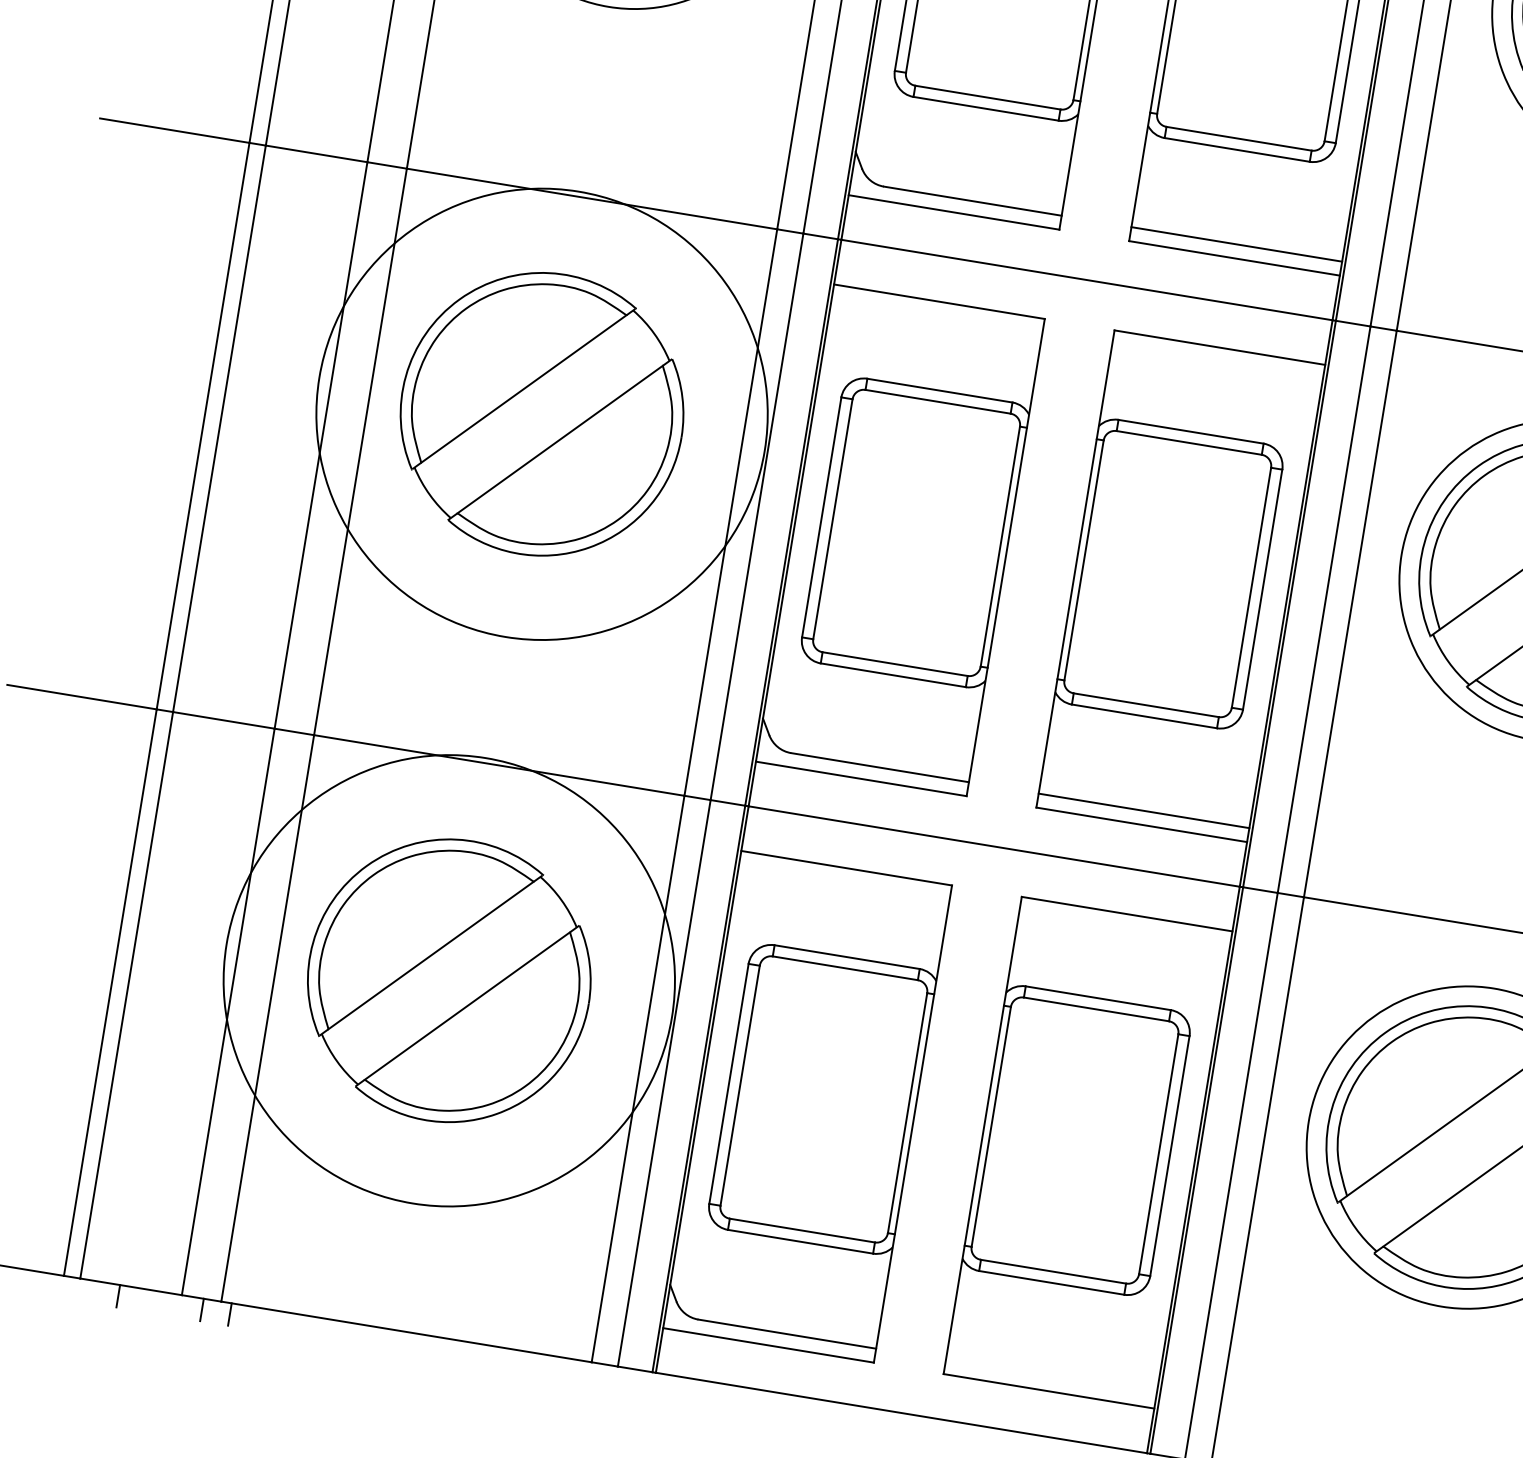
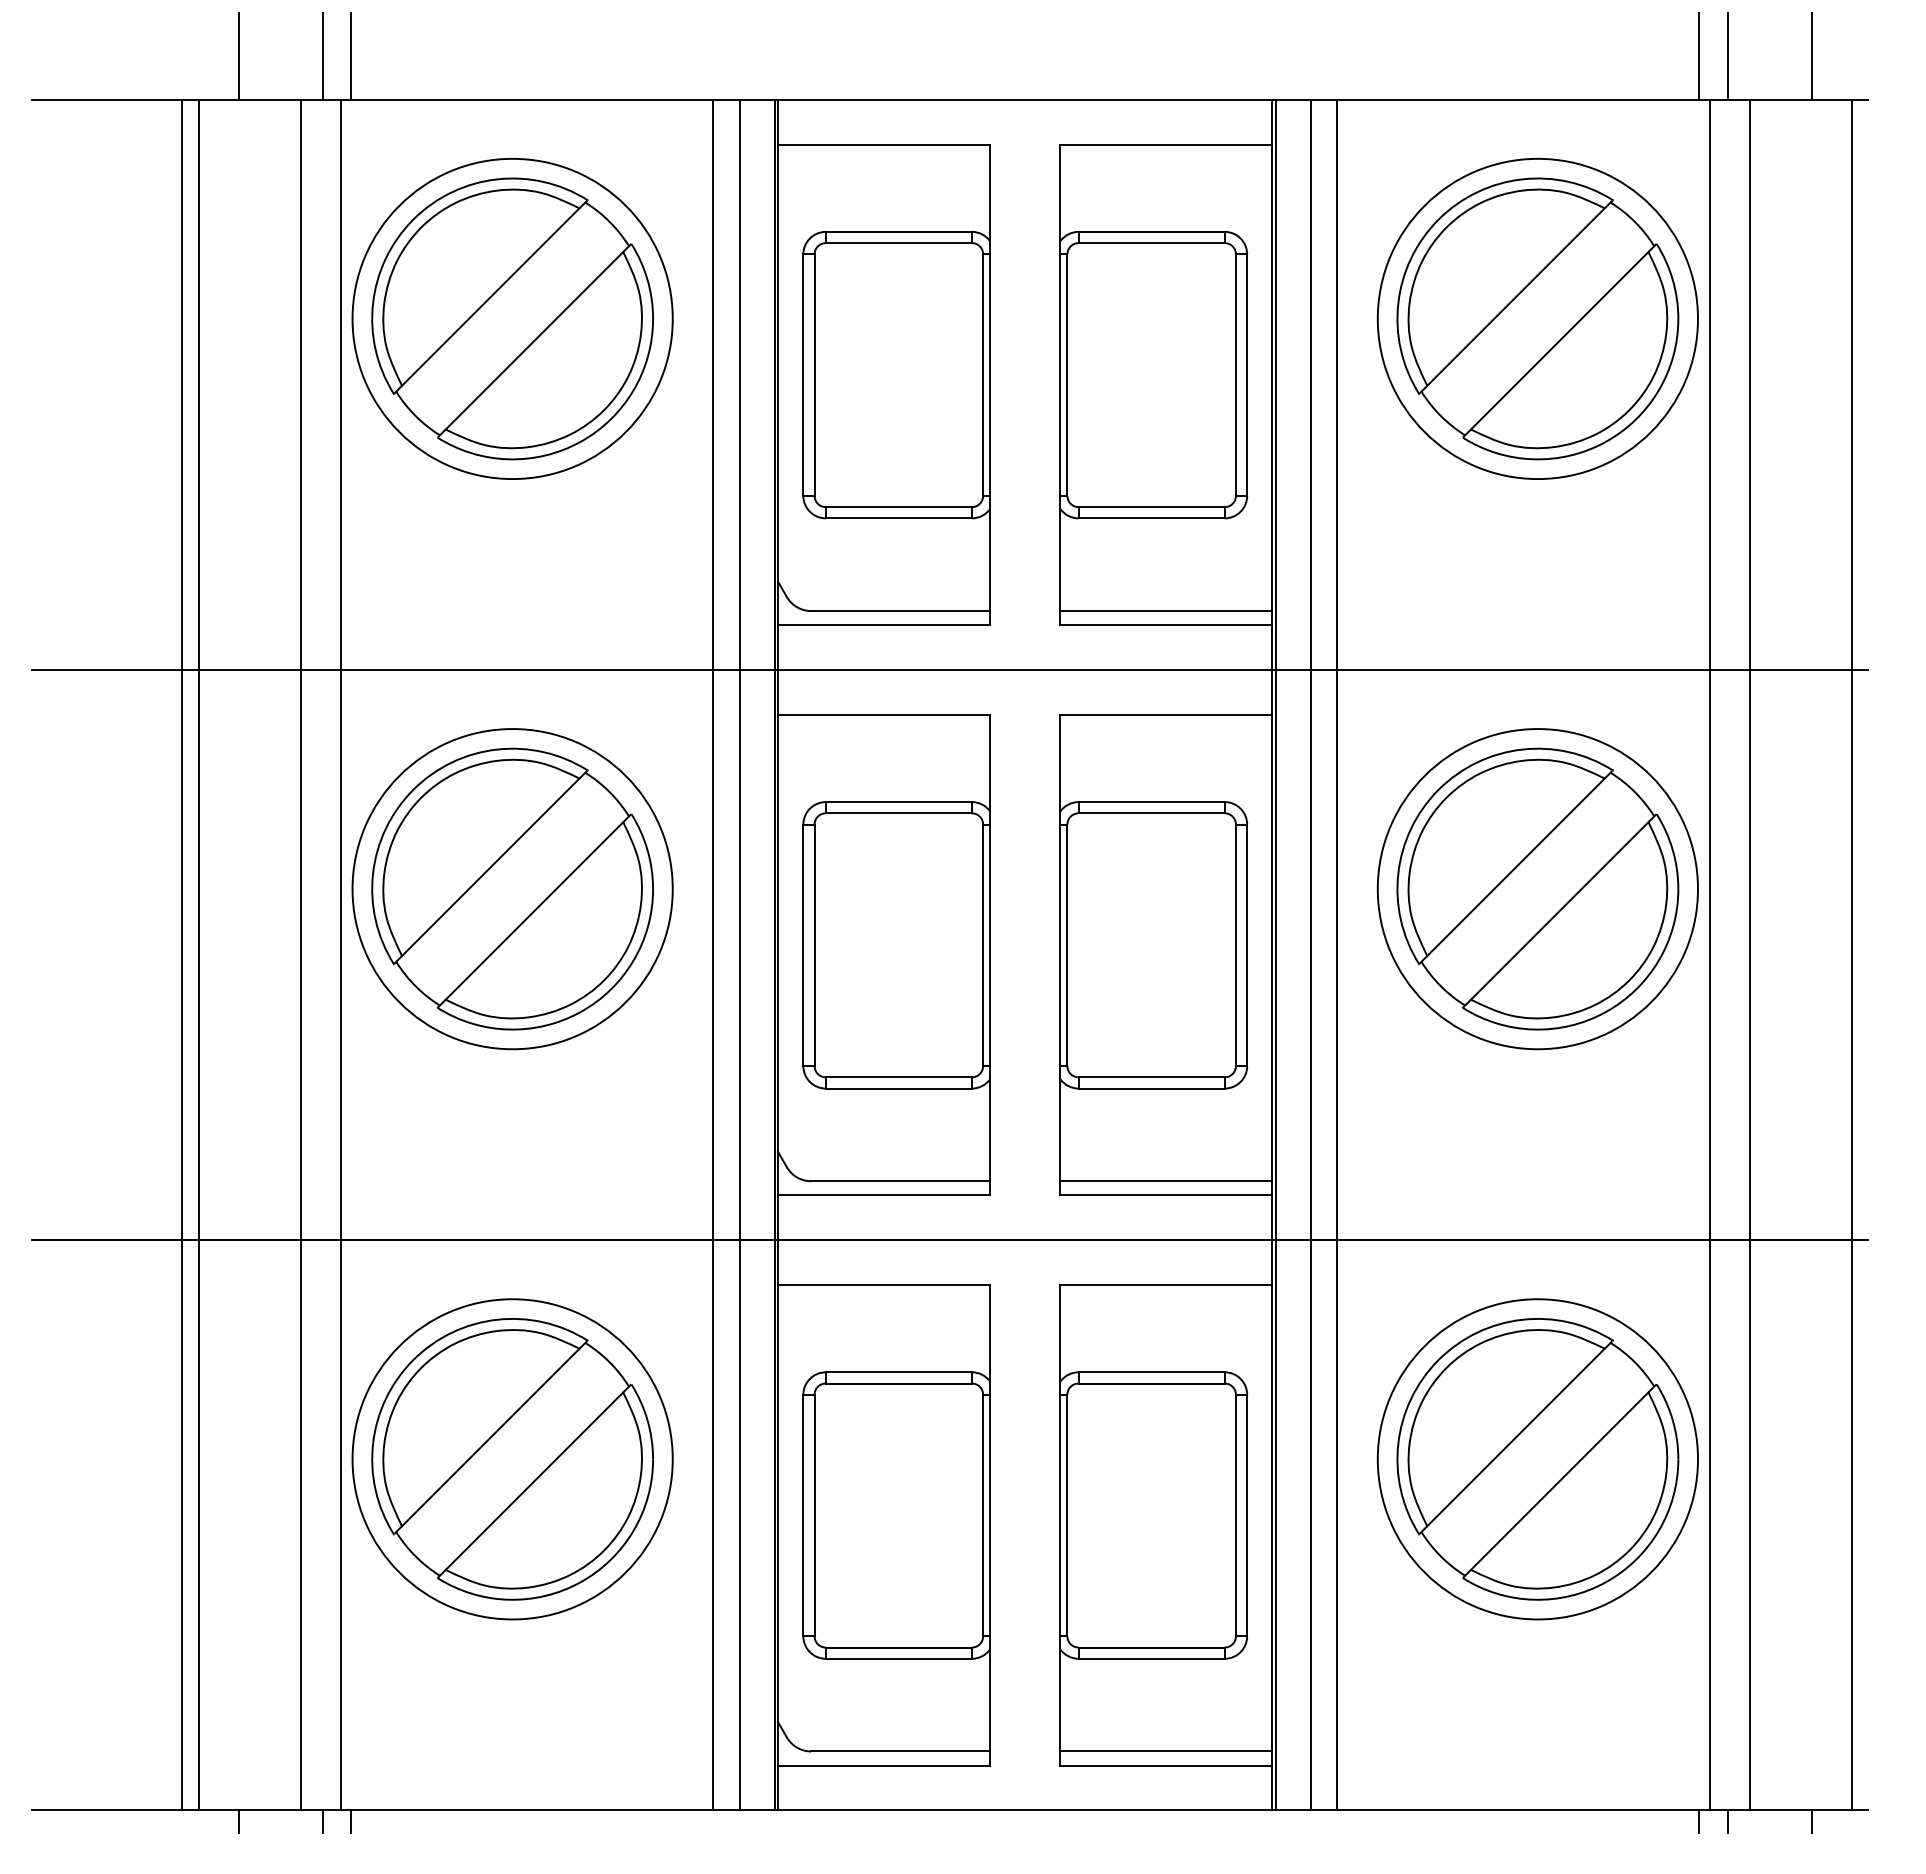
circle: (541, 414) -> (512, 889), size x0.71
circle: (449, 980) -> (512, 1459), size x0.71
line: (1051, 1377) -> (1166, 1751), added

